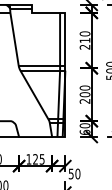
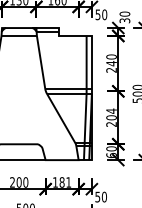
text: (84, 40) -> (111, 63), 210 -> 240
text: (84, 87) -> (111, 110), 200 -> 204
text: (38, 159) -> (65, 182), 125 -> 181

